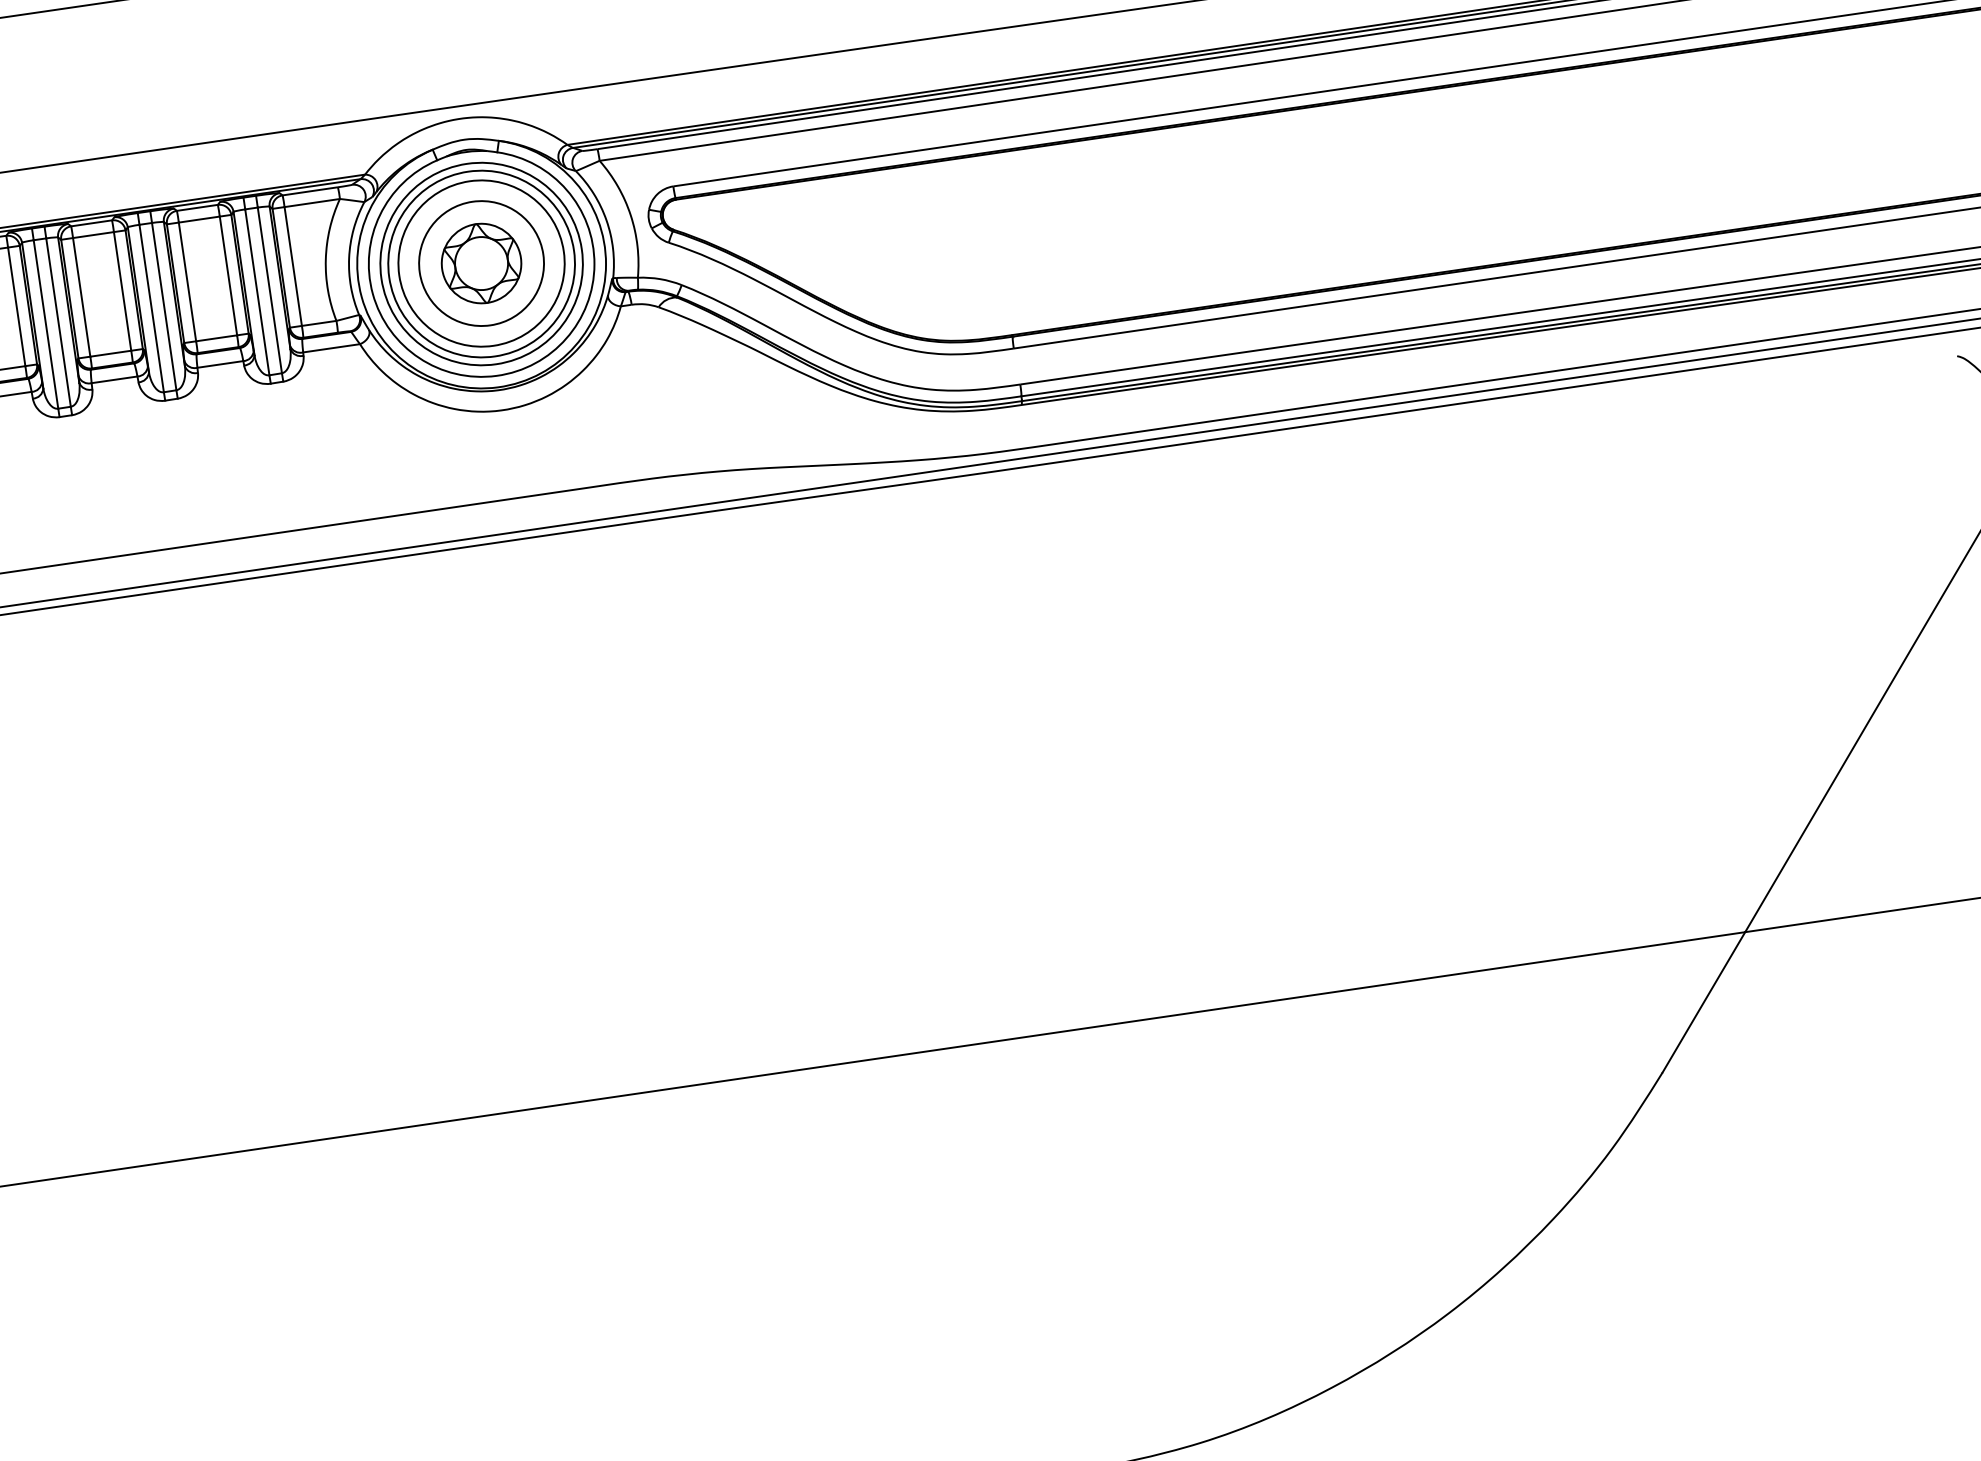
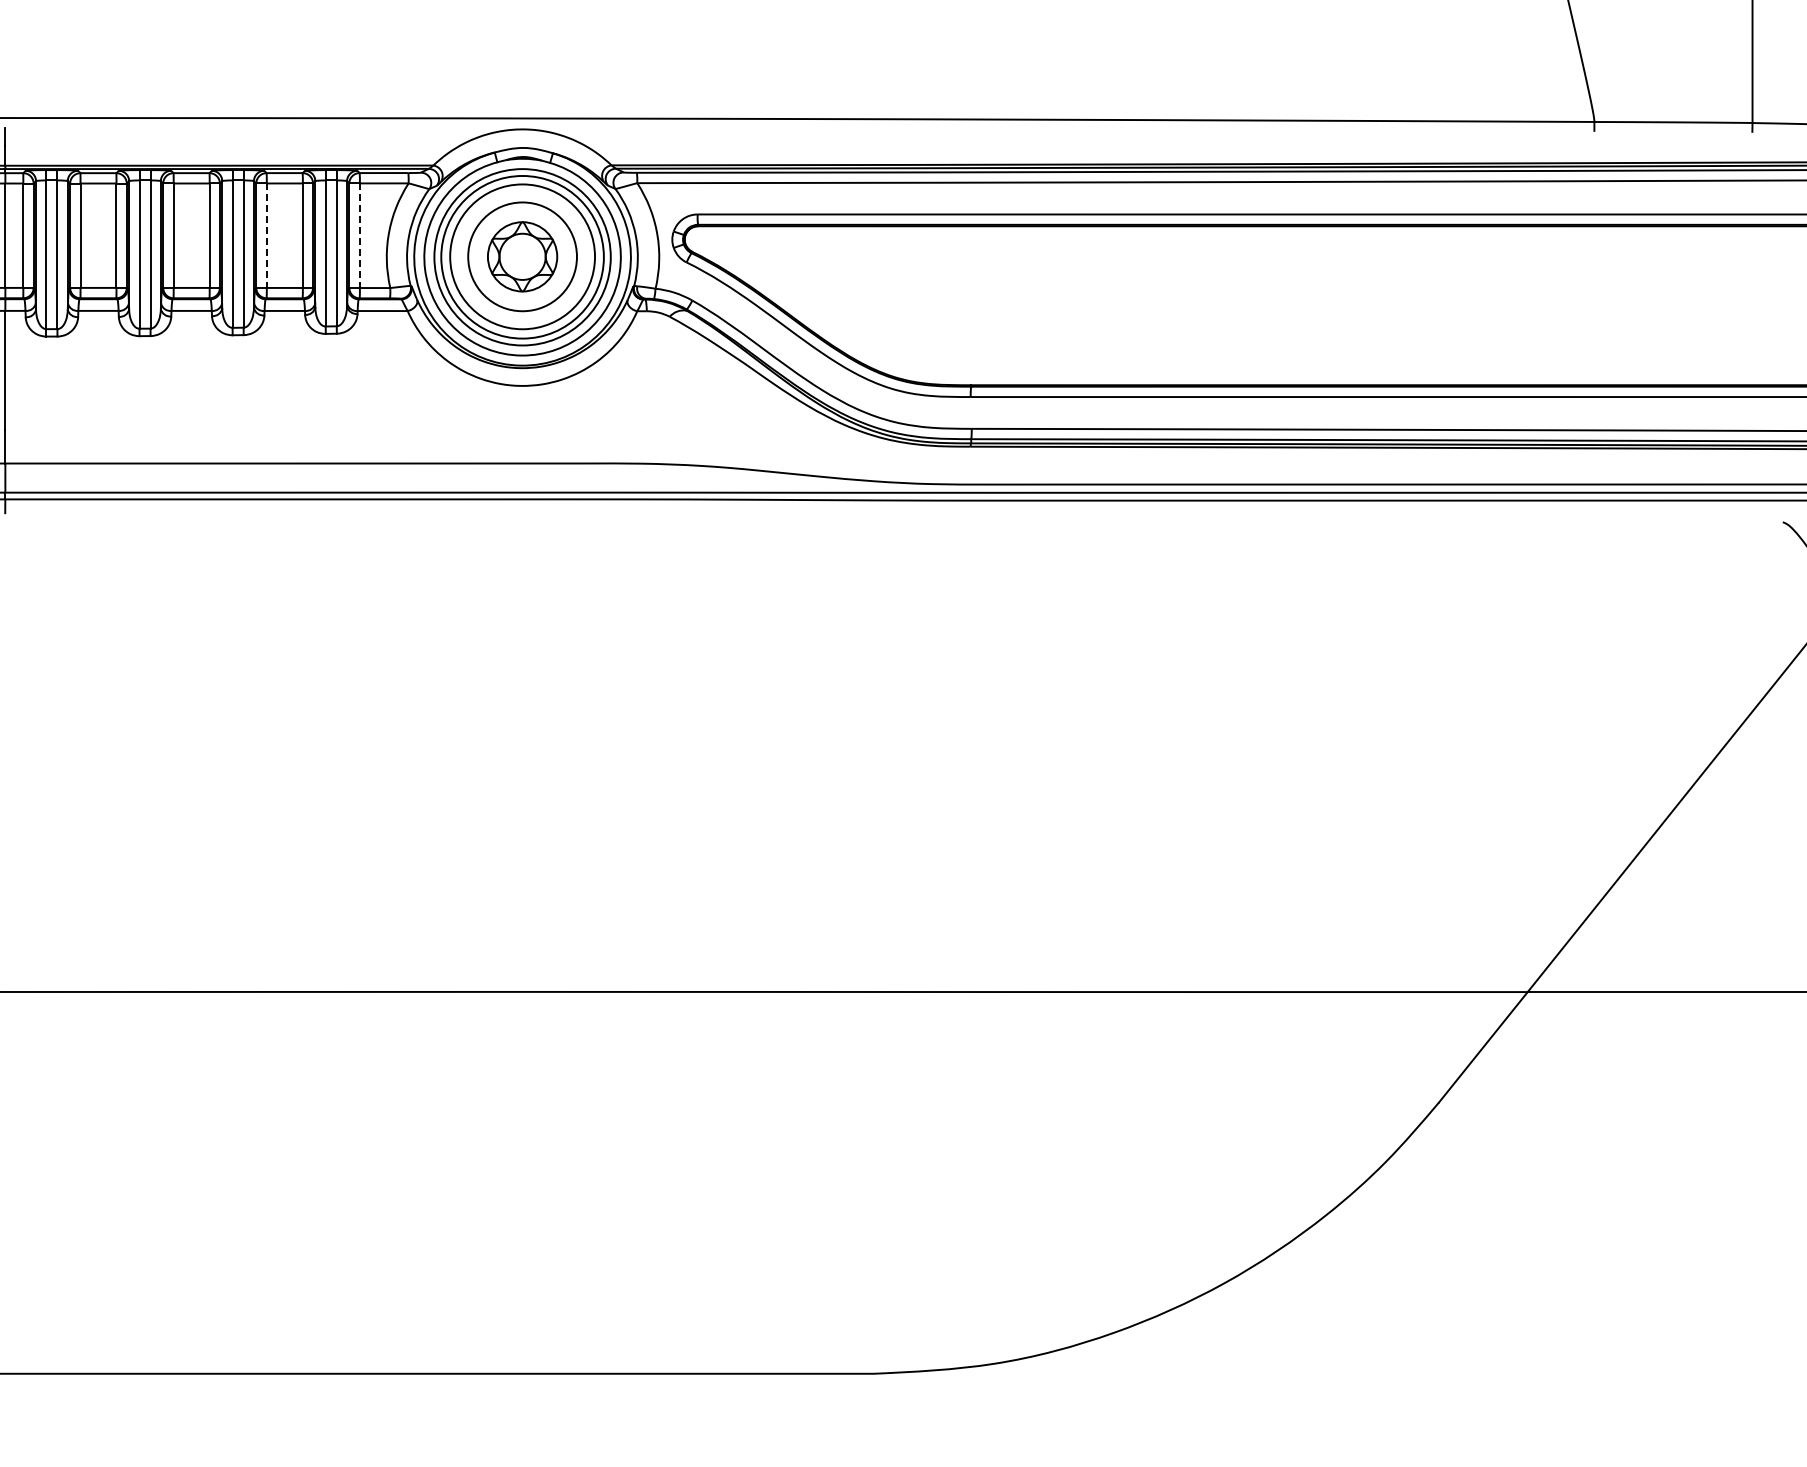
line: (292, 267) -> (359, 236), solid -> dashed
line: (187, 282) -> (266, 236), solid -> dashed

